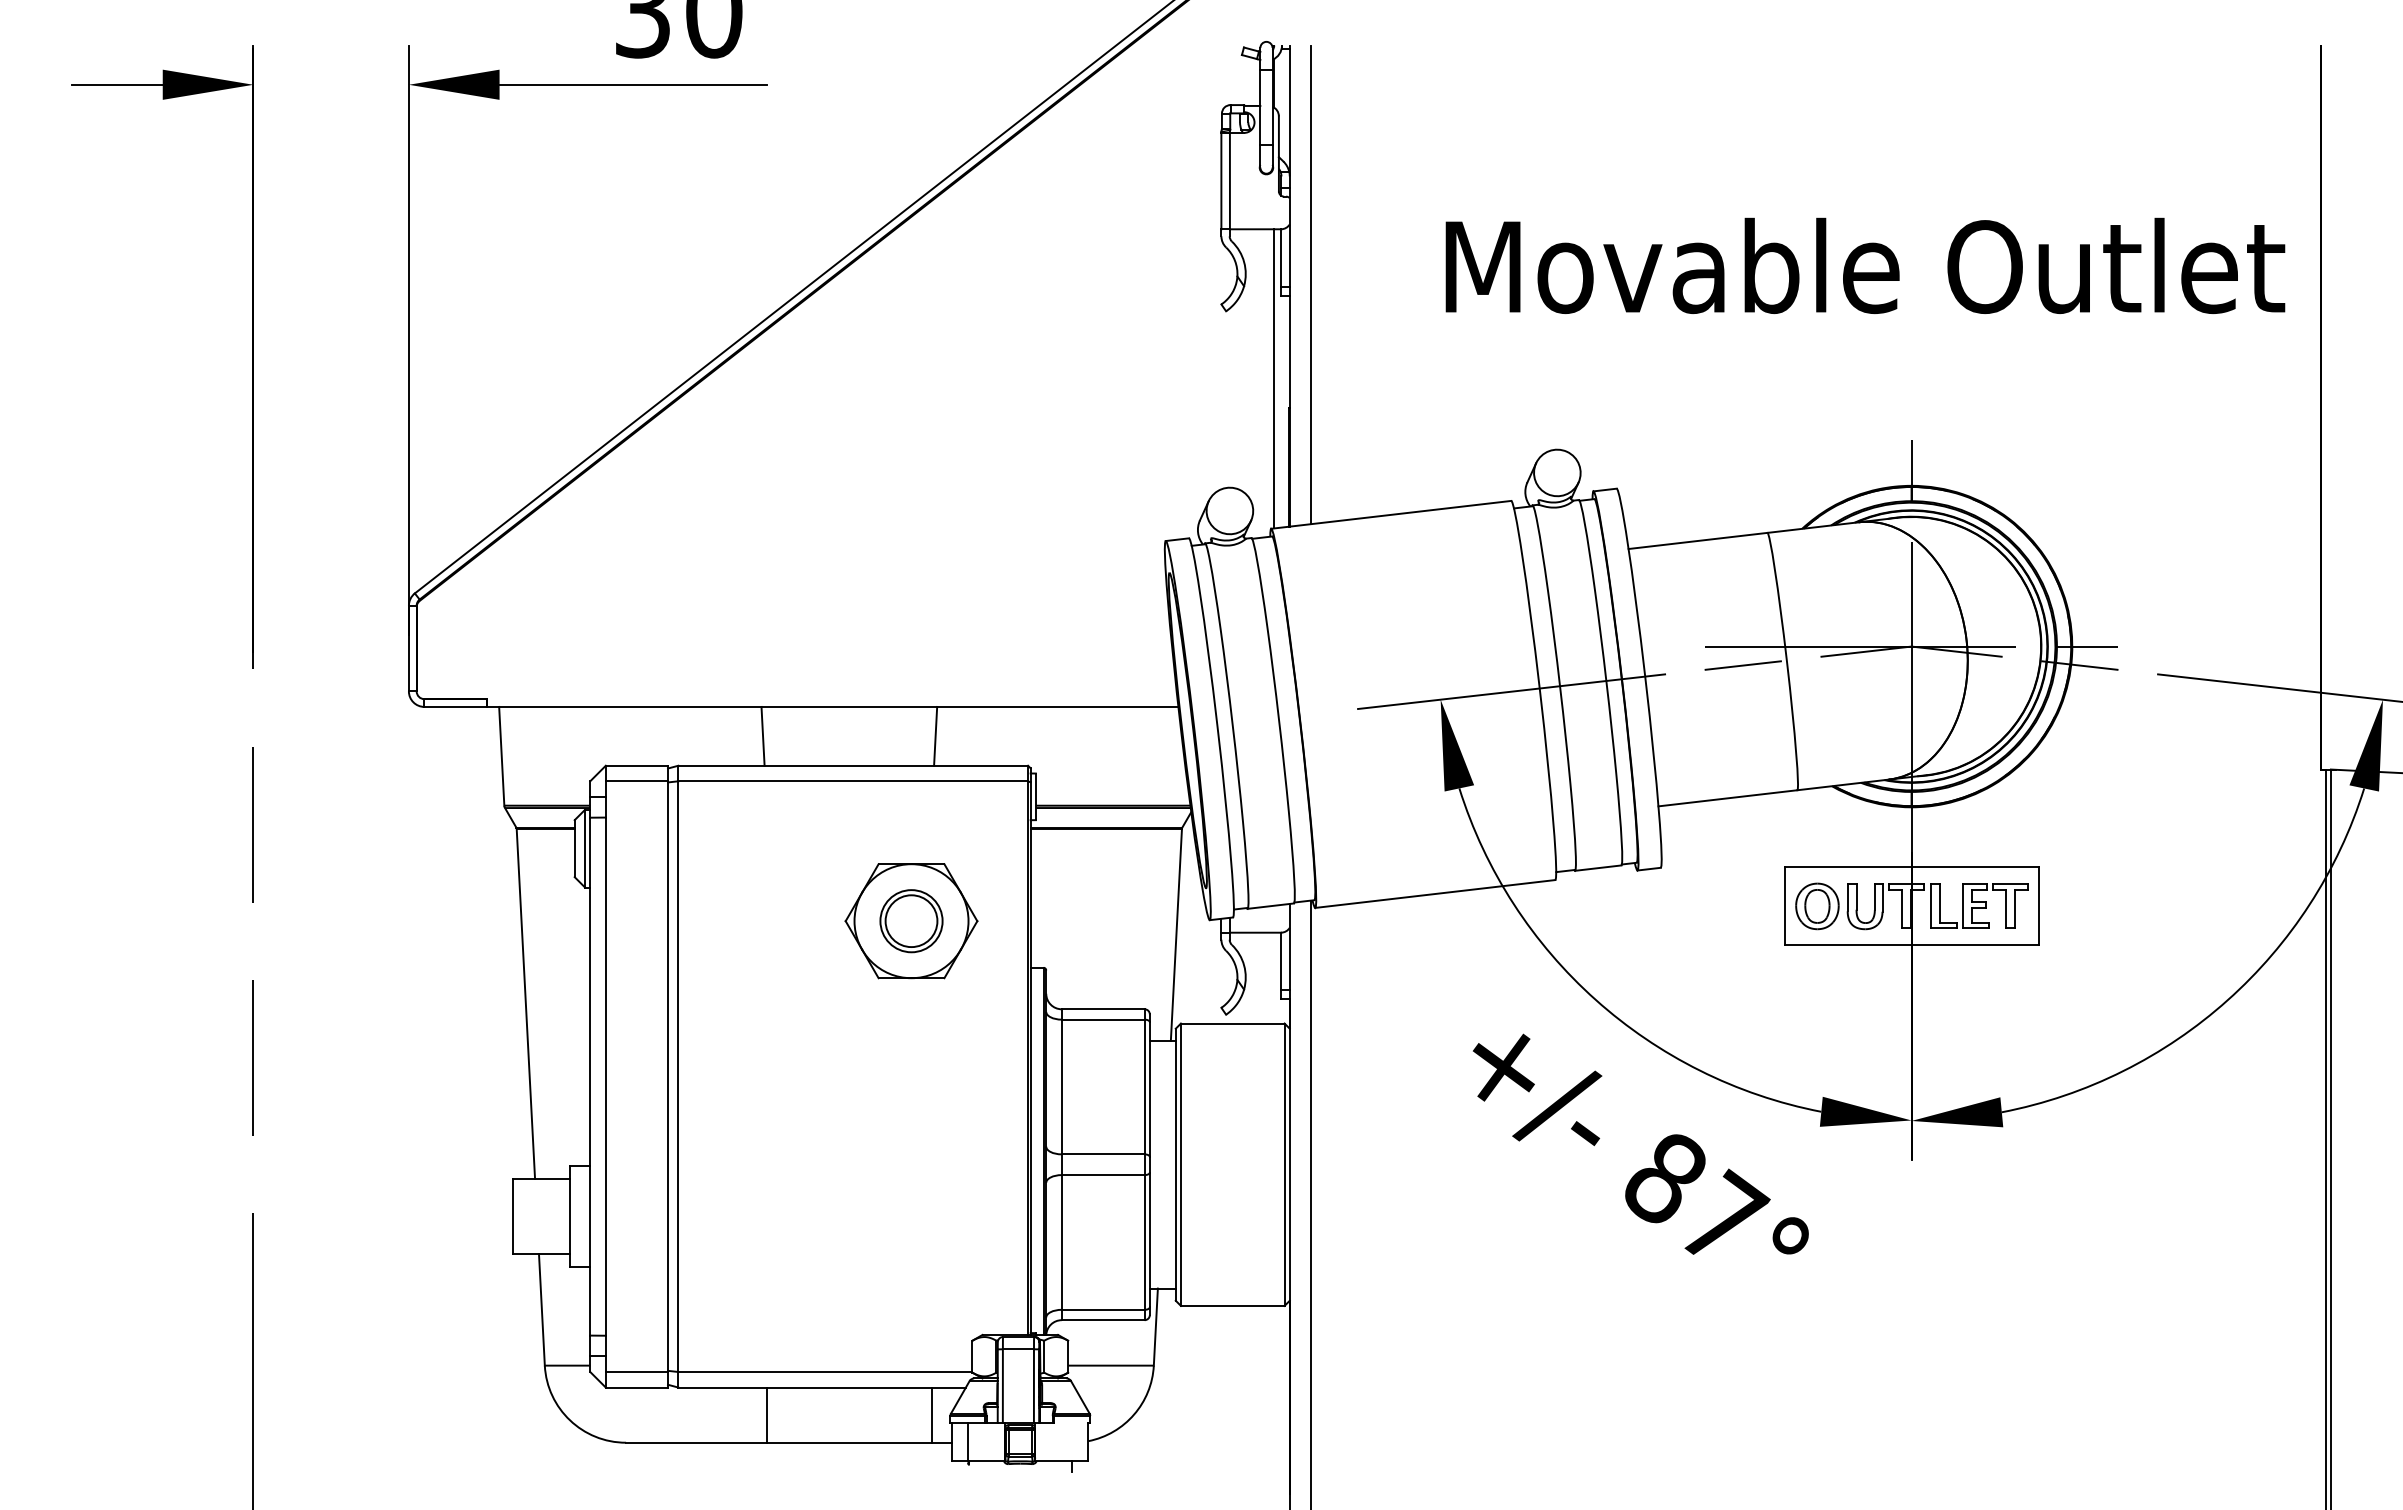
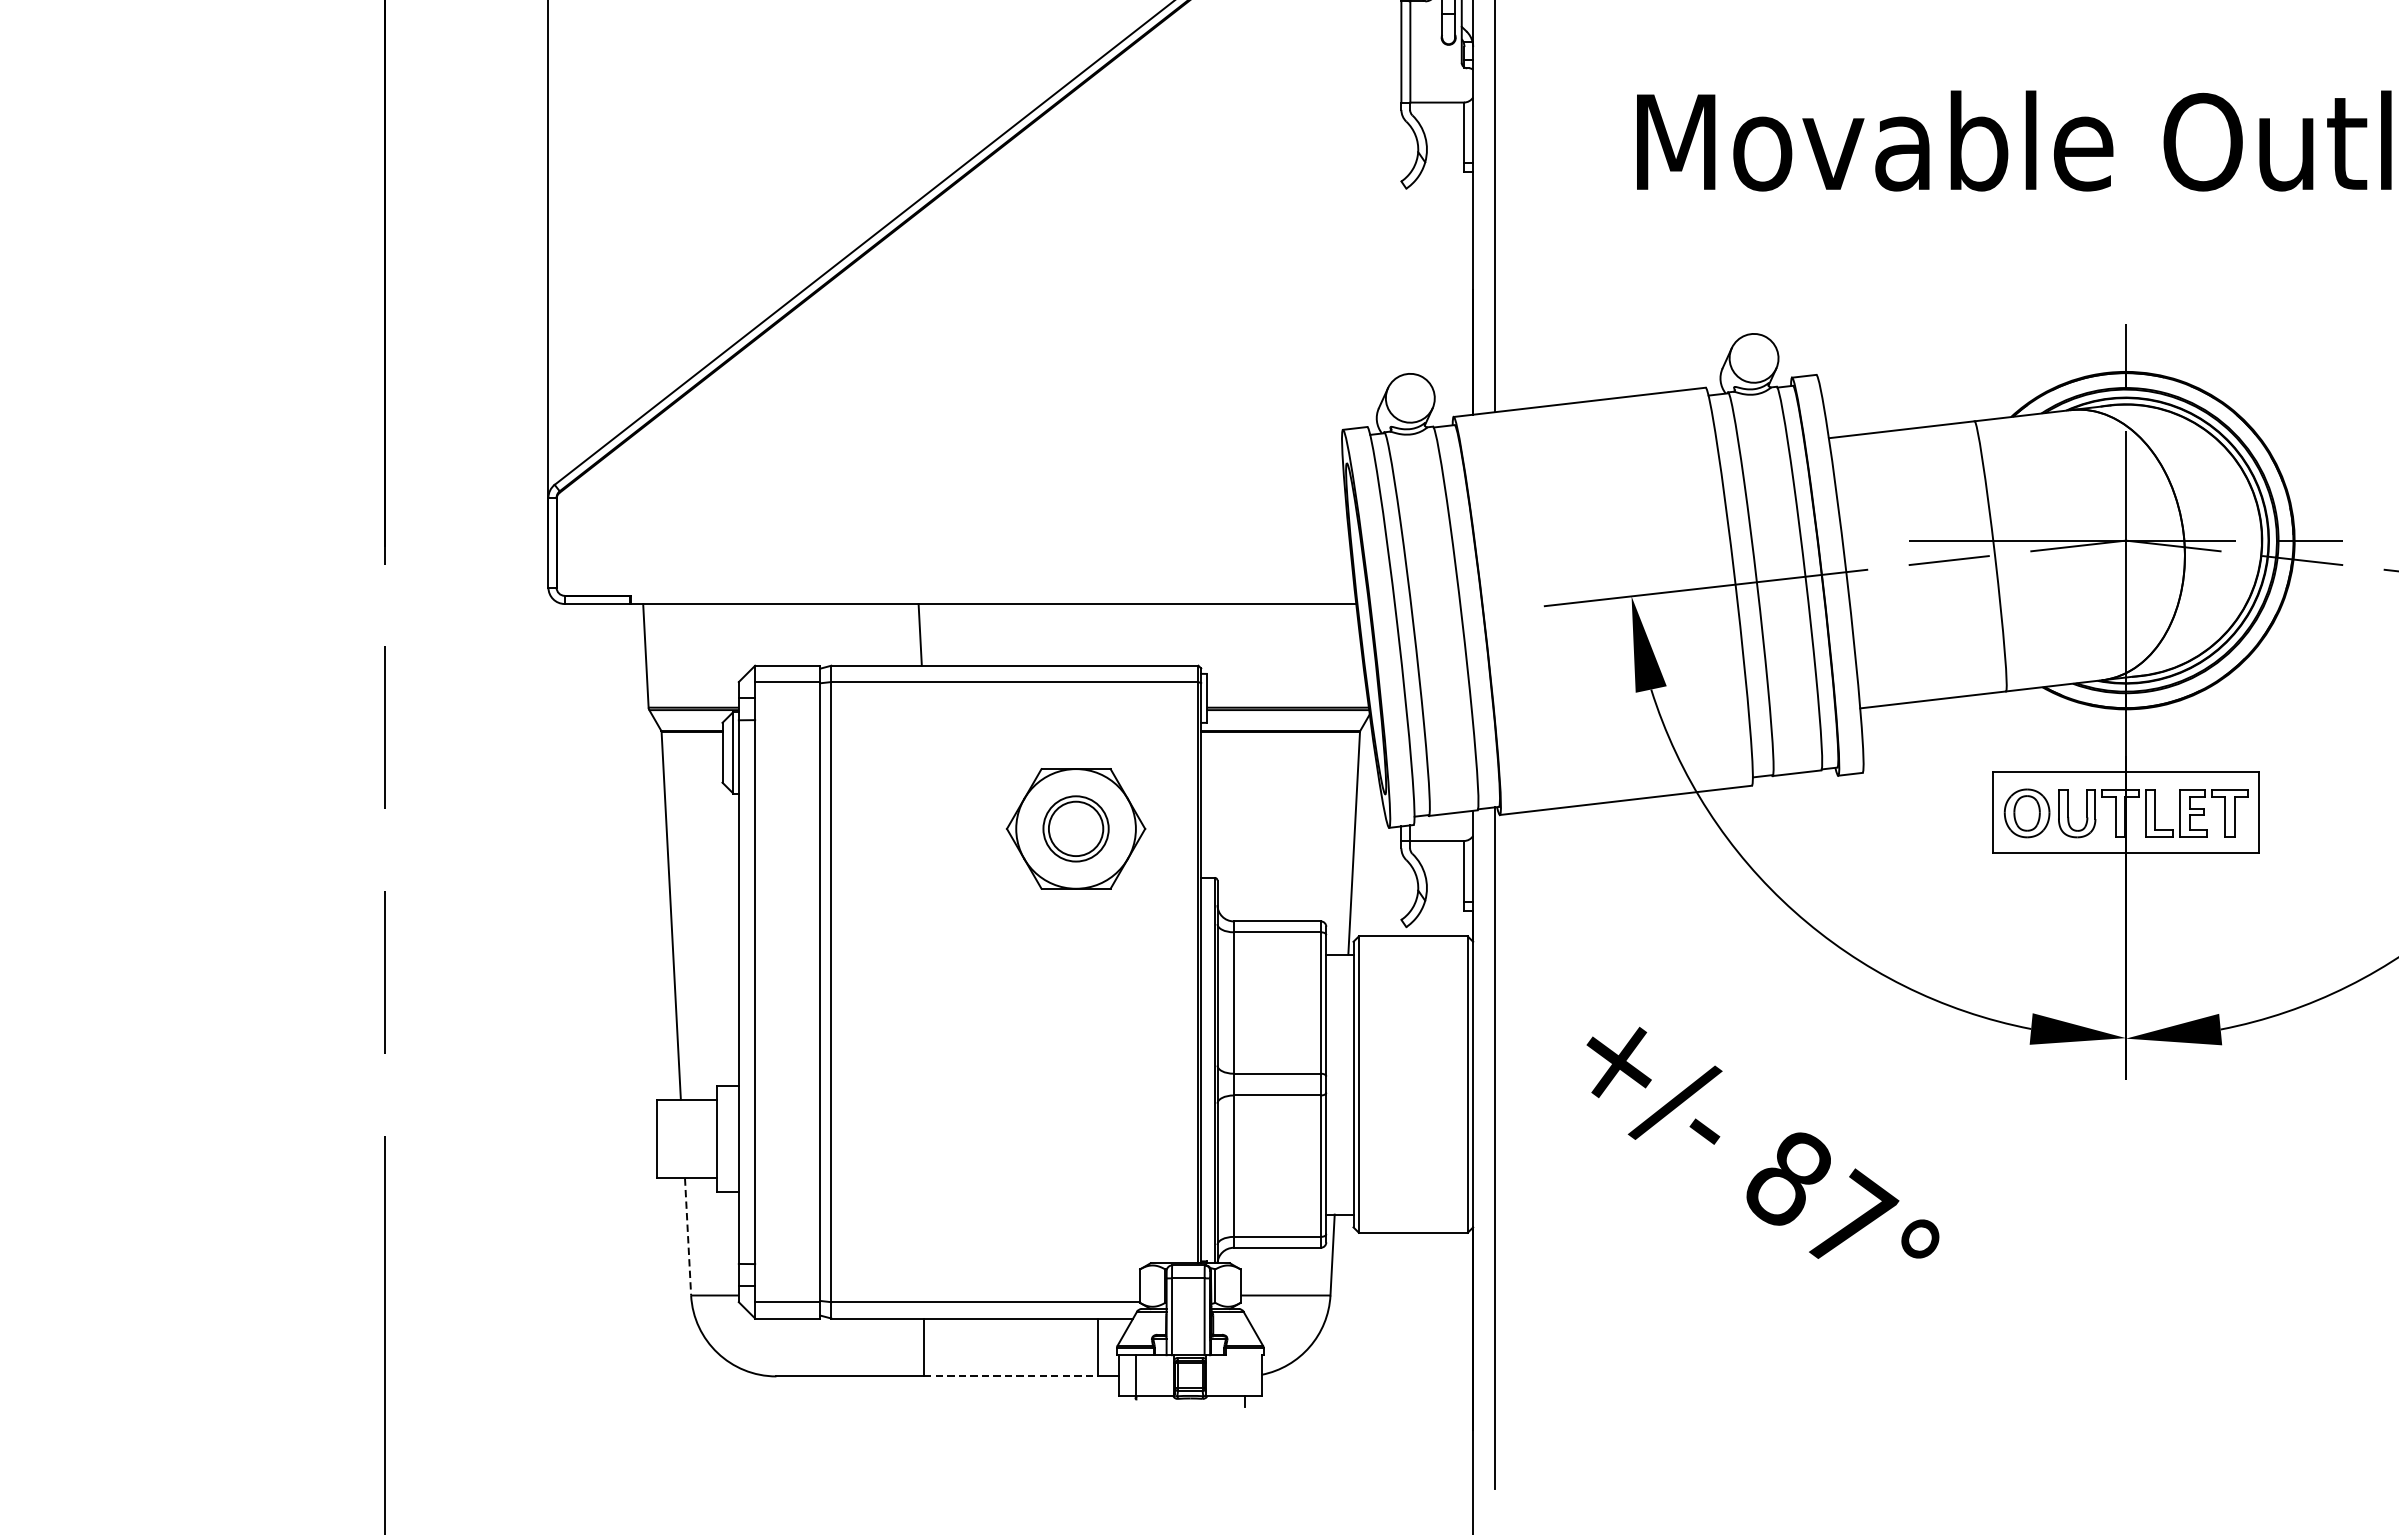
line: (1274, 378) -> (1457, 259), removed
line: (935, 735) -> (1101, 633), removed
text: (1640, 1143) -> (1762, 1142), moved
line: (541, 1309) -> (687, 1236), solid -> dashed
line: (849, 1442) -> (1010, 1376), solid -> dashed

